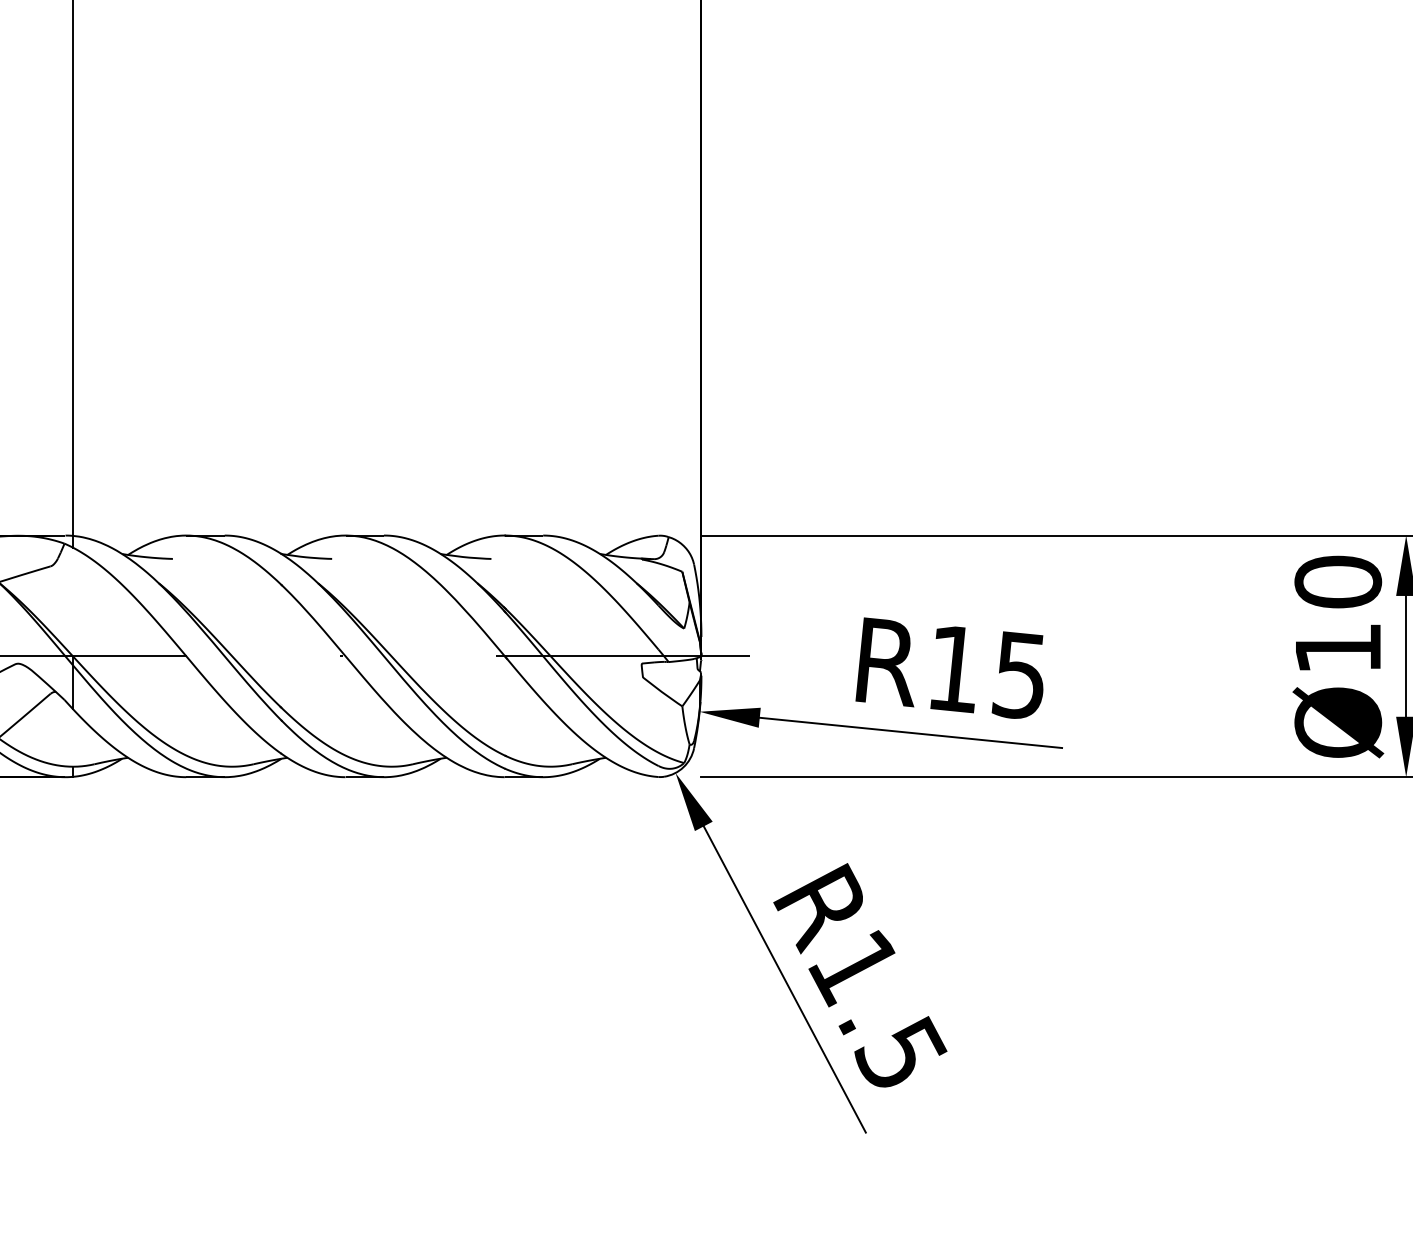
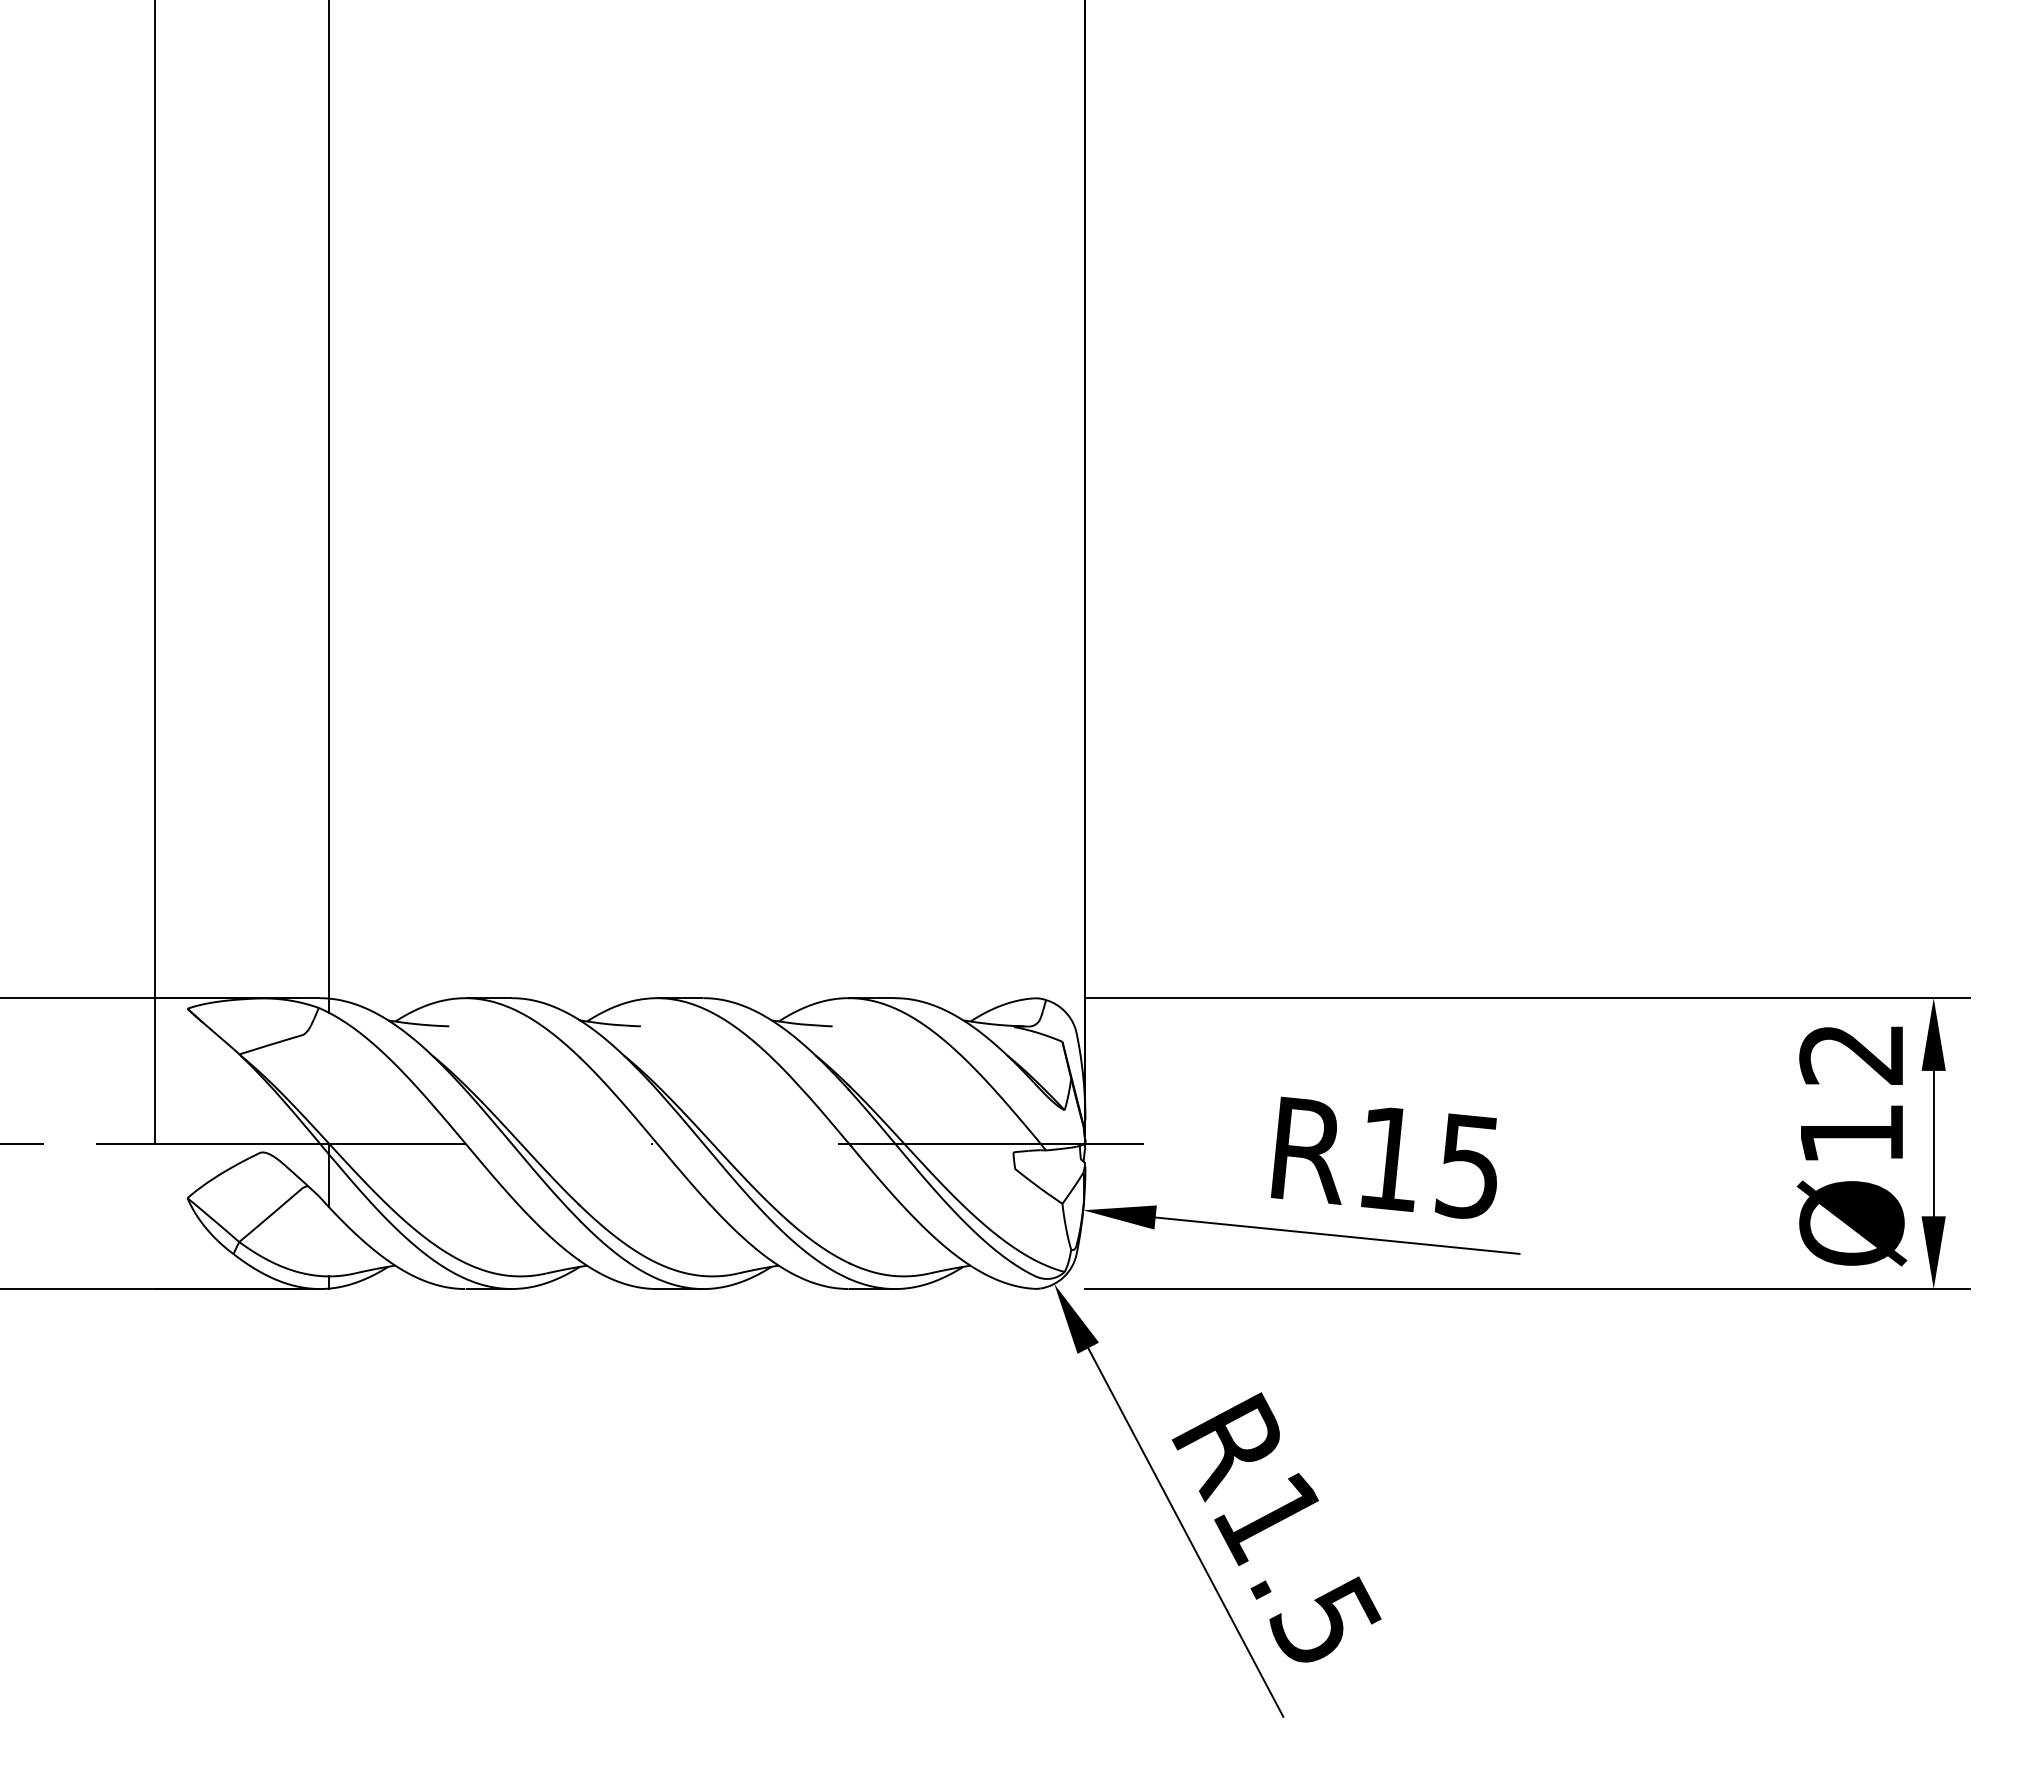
text: (1337, 581) -> (1851, 1053), Ø10 -> Ø12

